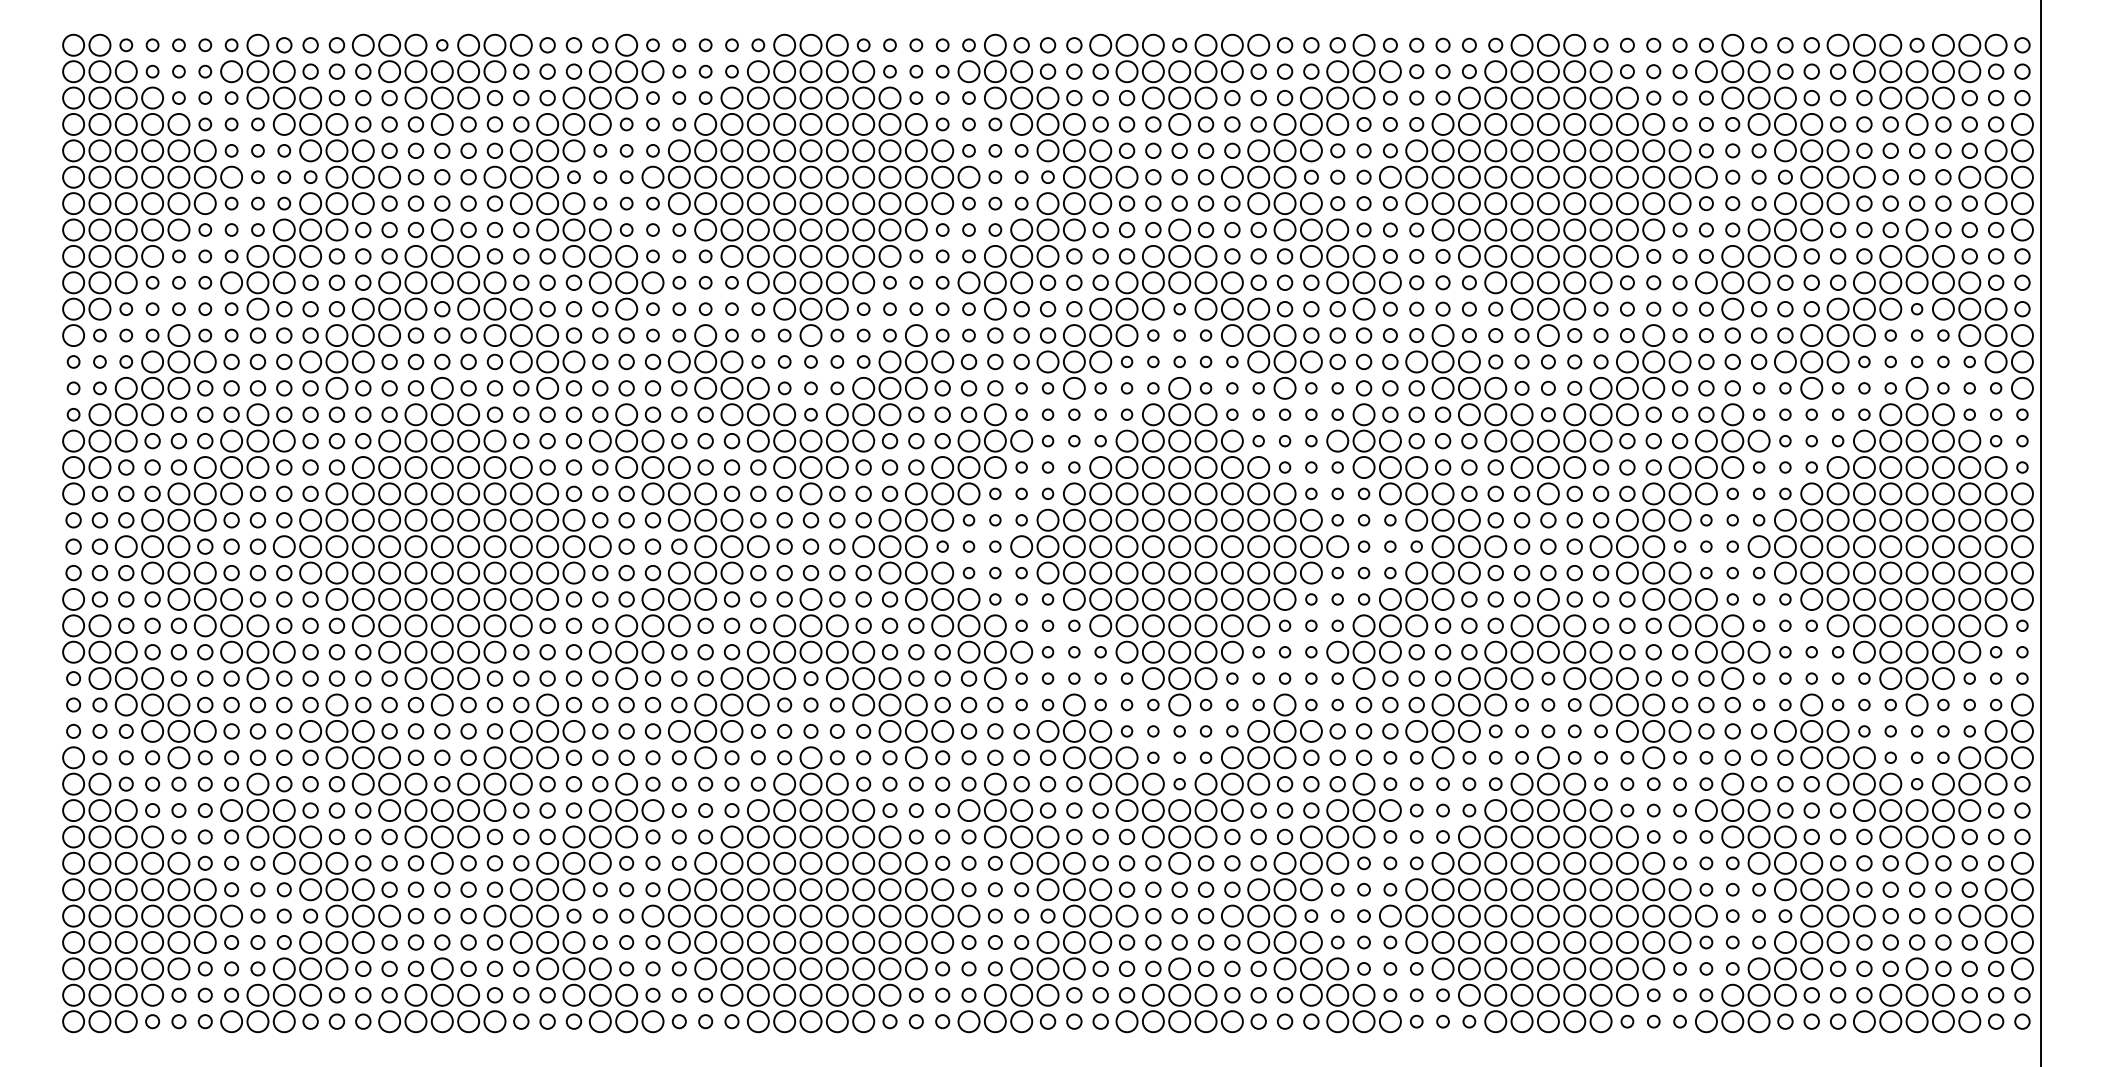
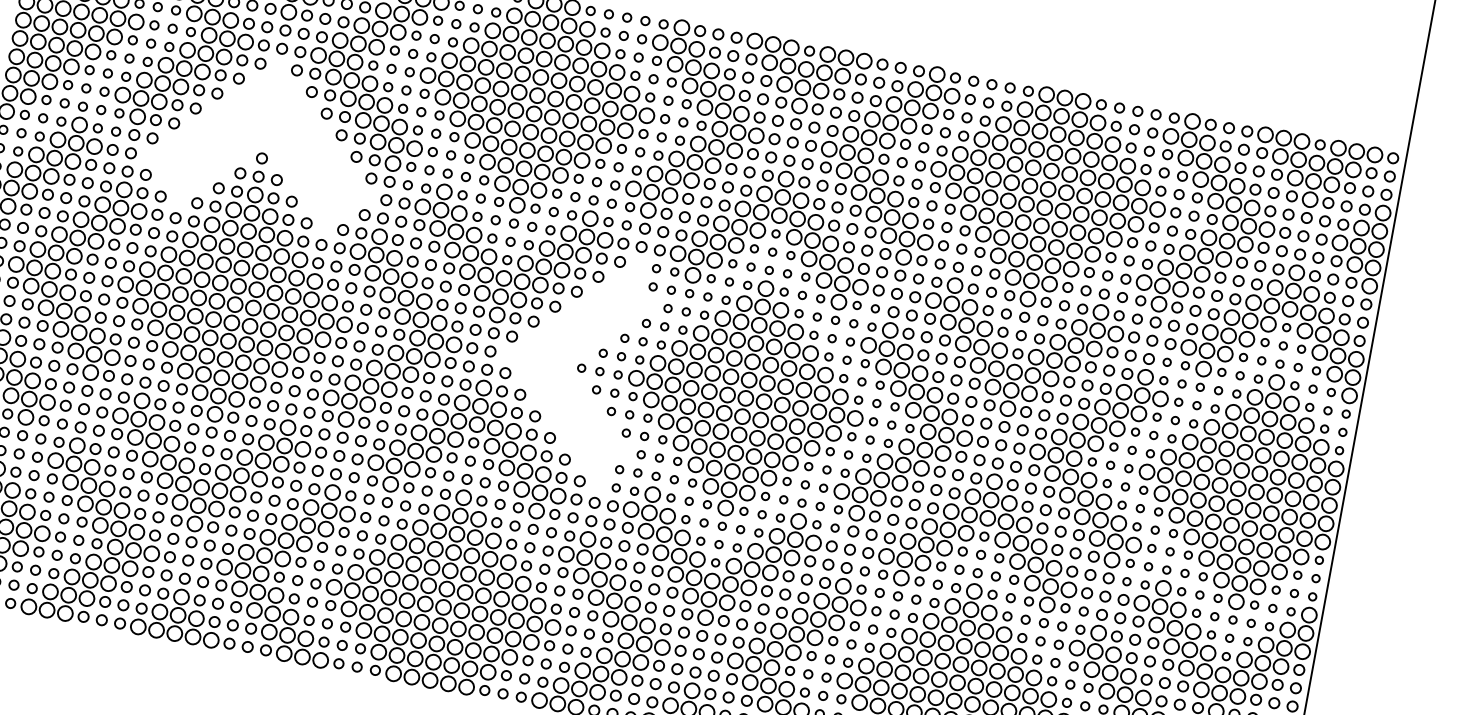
part: (442, 308) -> (265, 139), removed
part: (931, 546) -> (573, 366), removed

